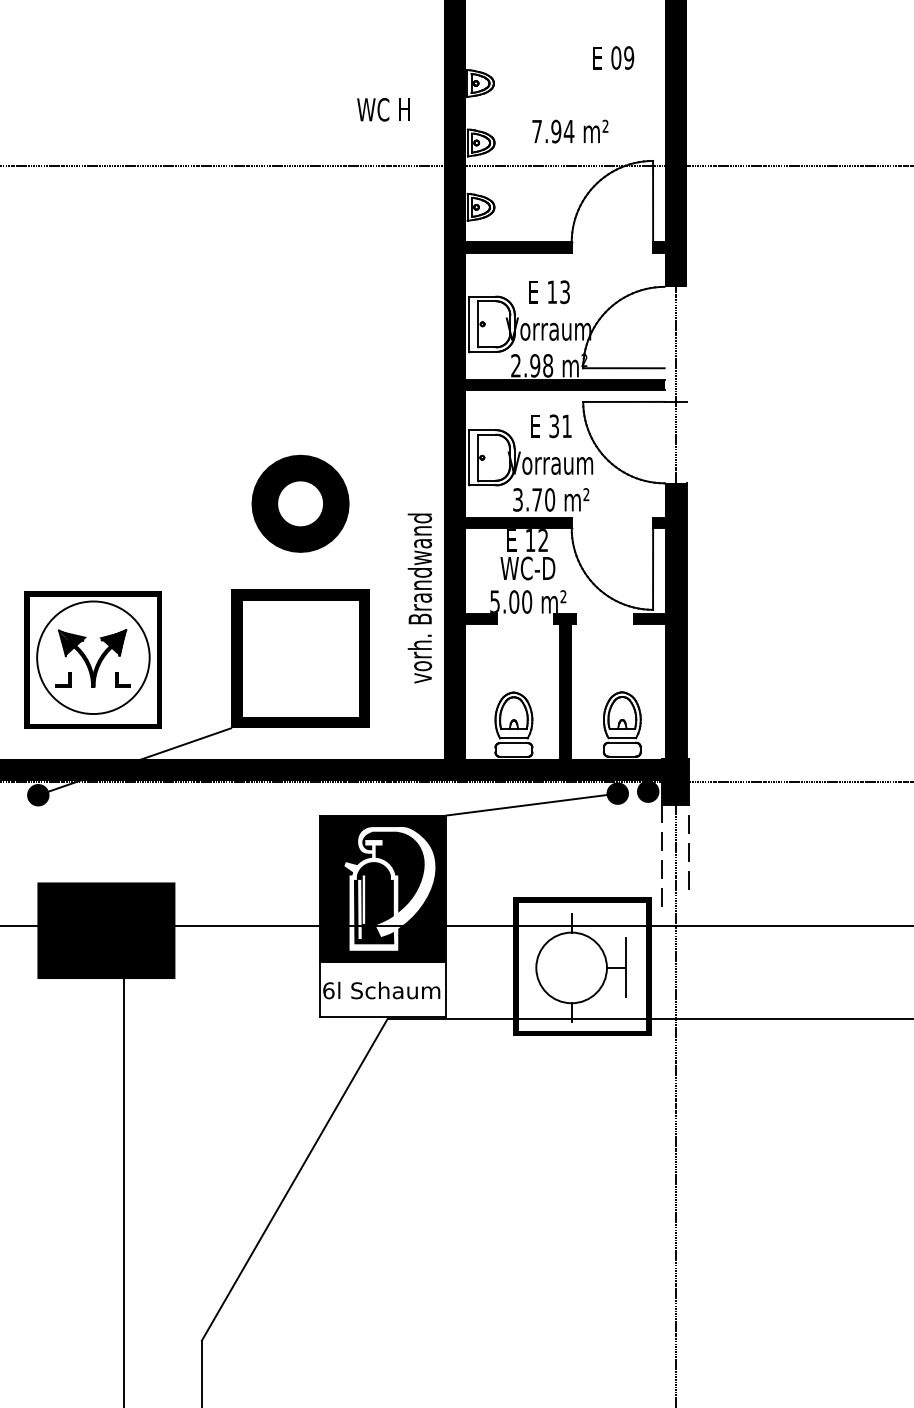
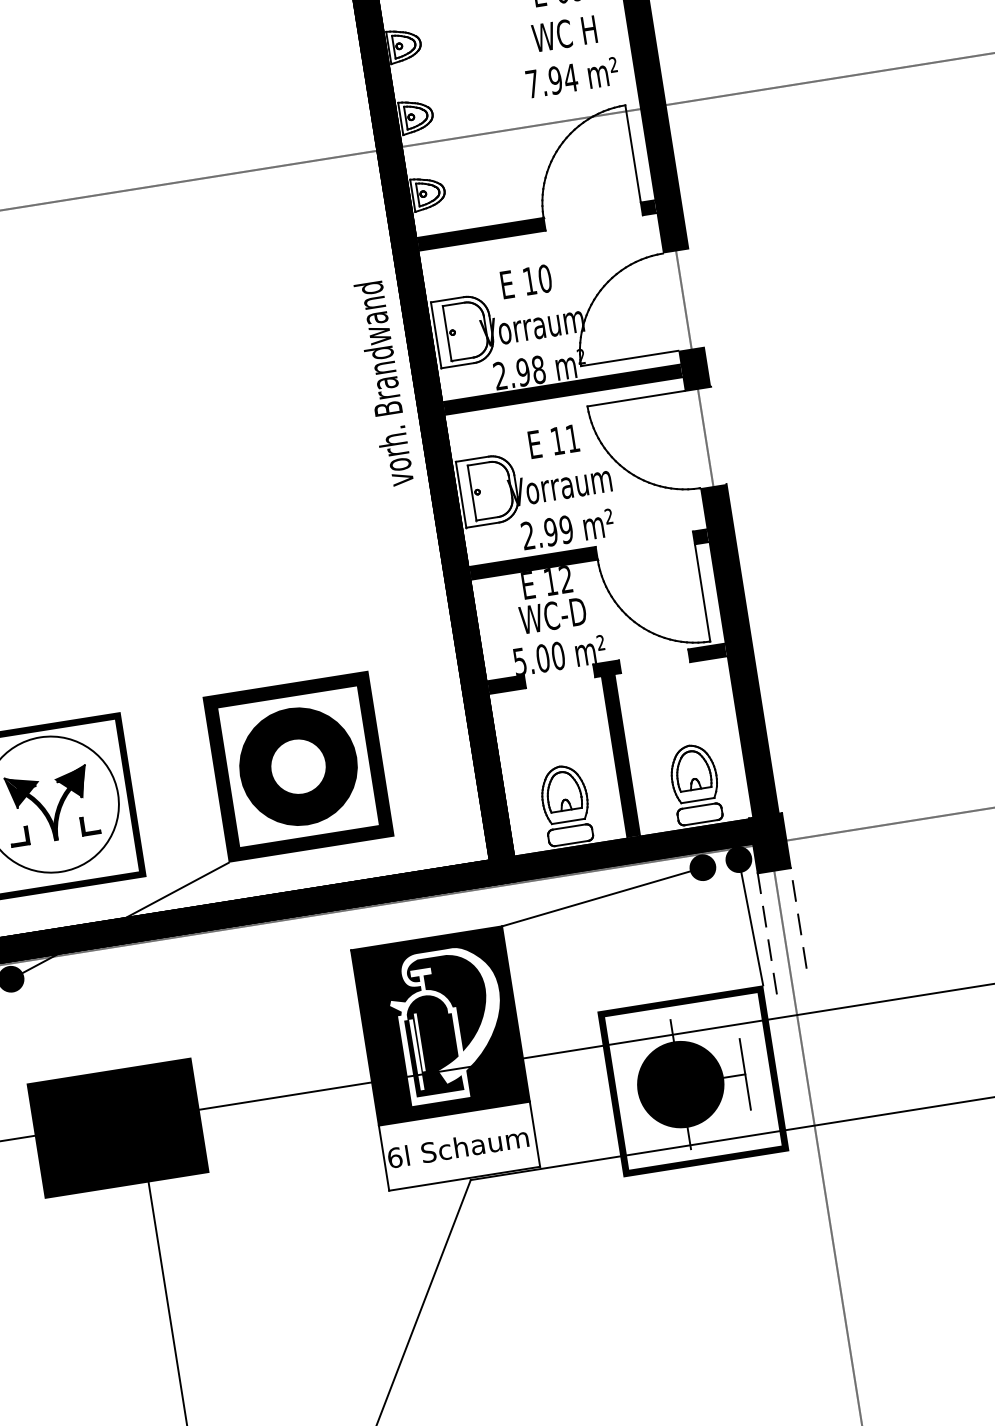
text: (383, 109) -> (564, 33), moved
text: (570, 131) -> (572, 77), moved
text: (565, 292) -> (545, 279), 13 -> 10
fill: (675, 384) -> (694, 368), added
text: (553, 426) -> (556, 441), 31 -> 11
text: (533, 499) -> (546, 532), 3.70 -> 2.99
part: (300, 503) -> (298, 766), moved
text: (419, 598) -> (383, 384), moved
line: (649, 844) -> (750, 922), added
fill: (571, 967) -> (680, 1084), added

